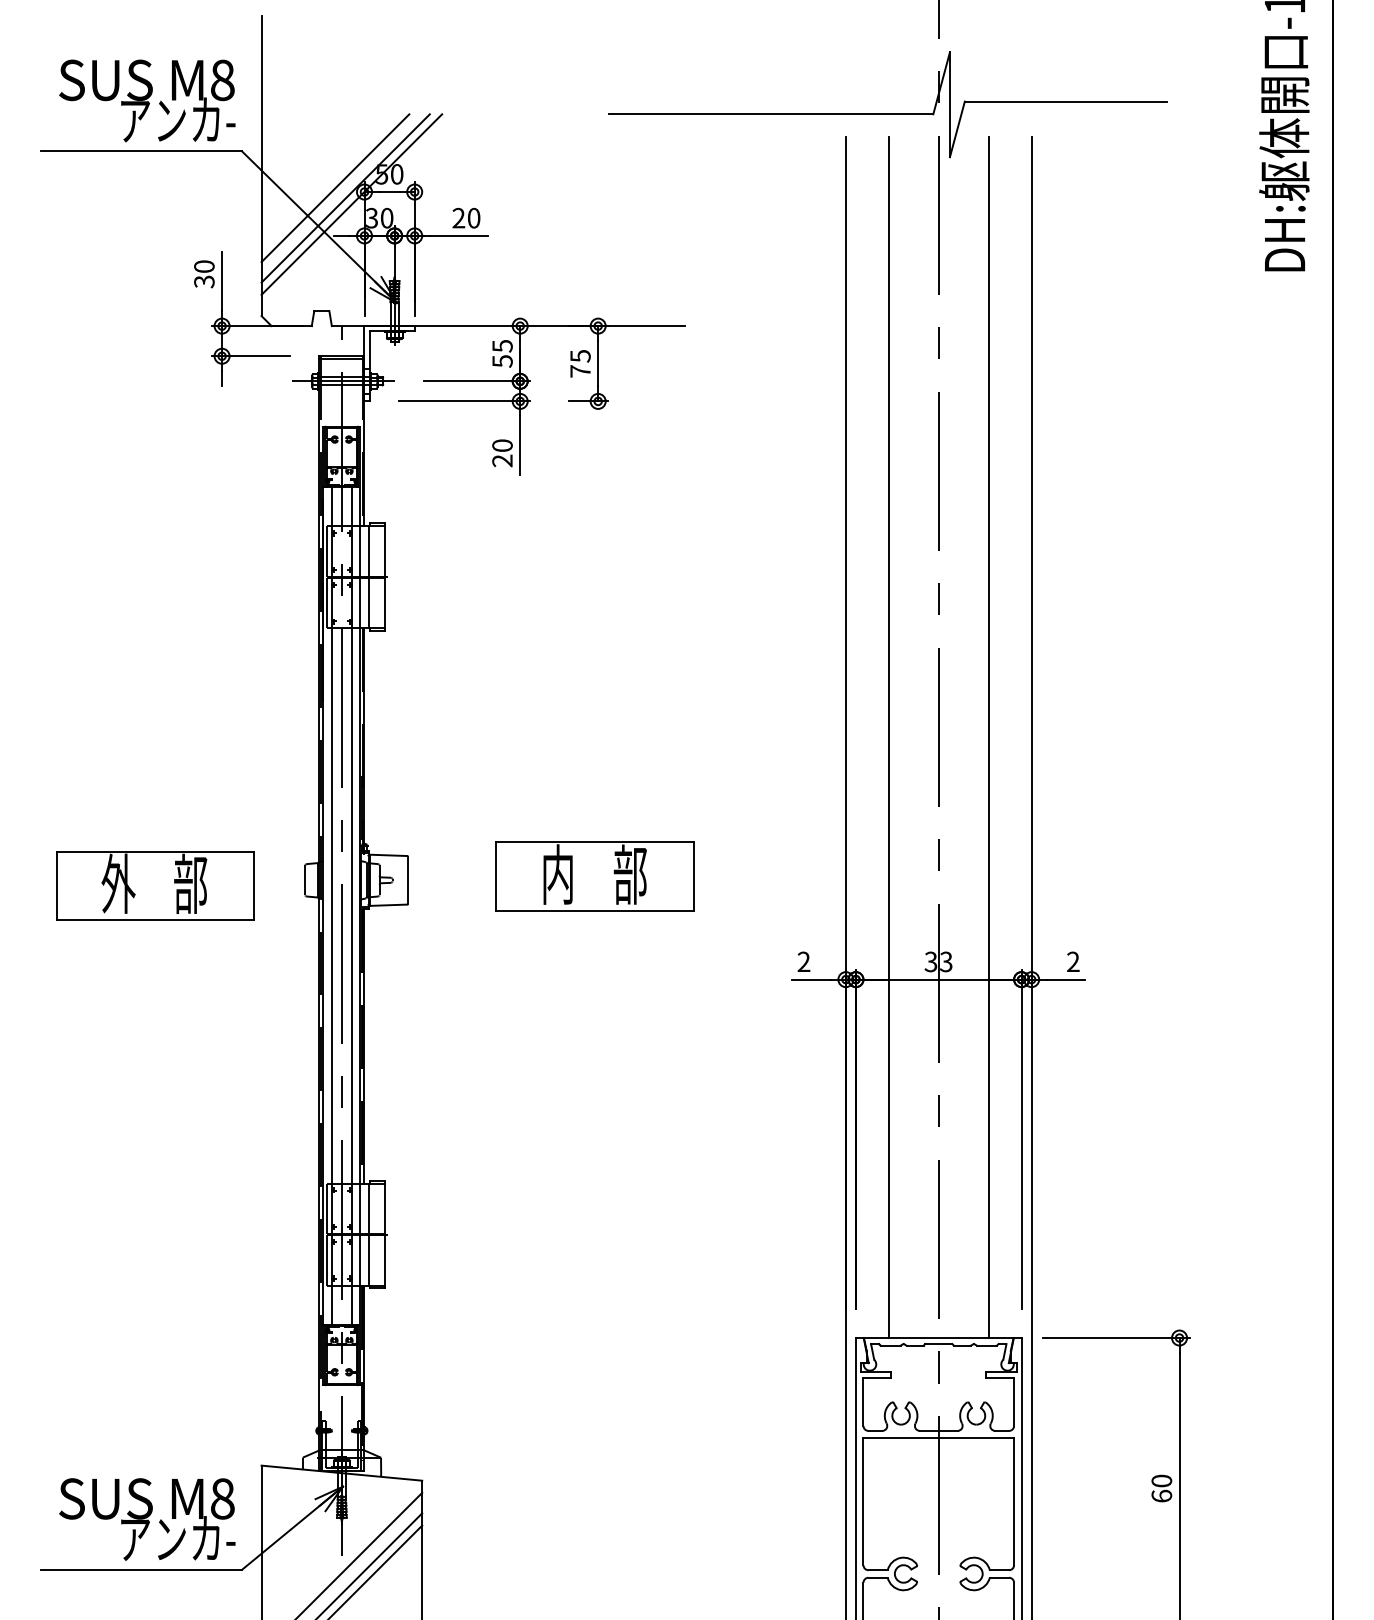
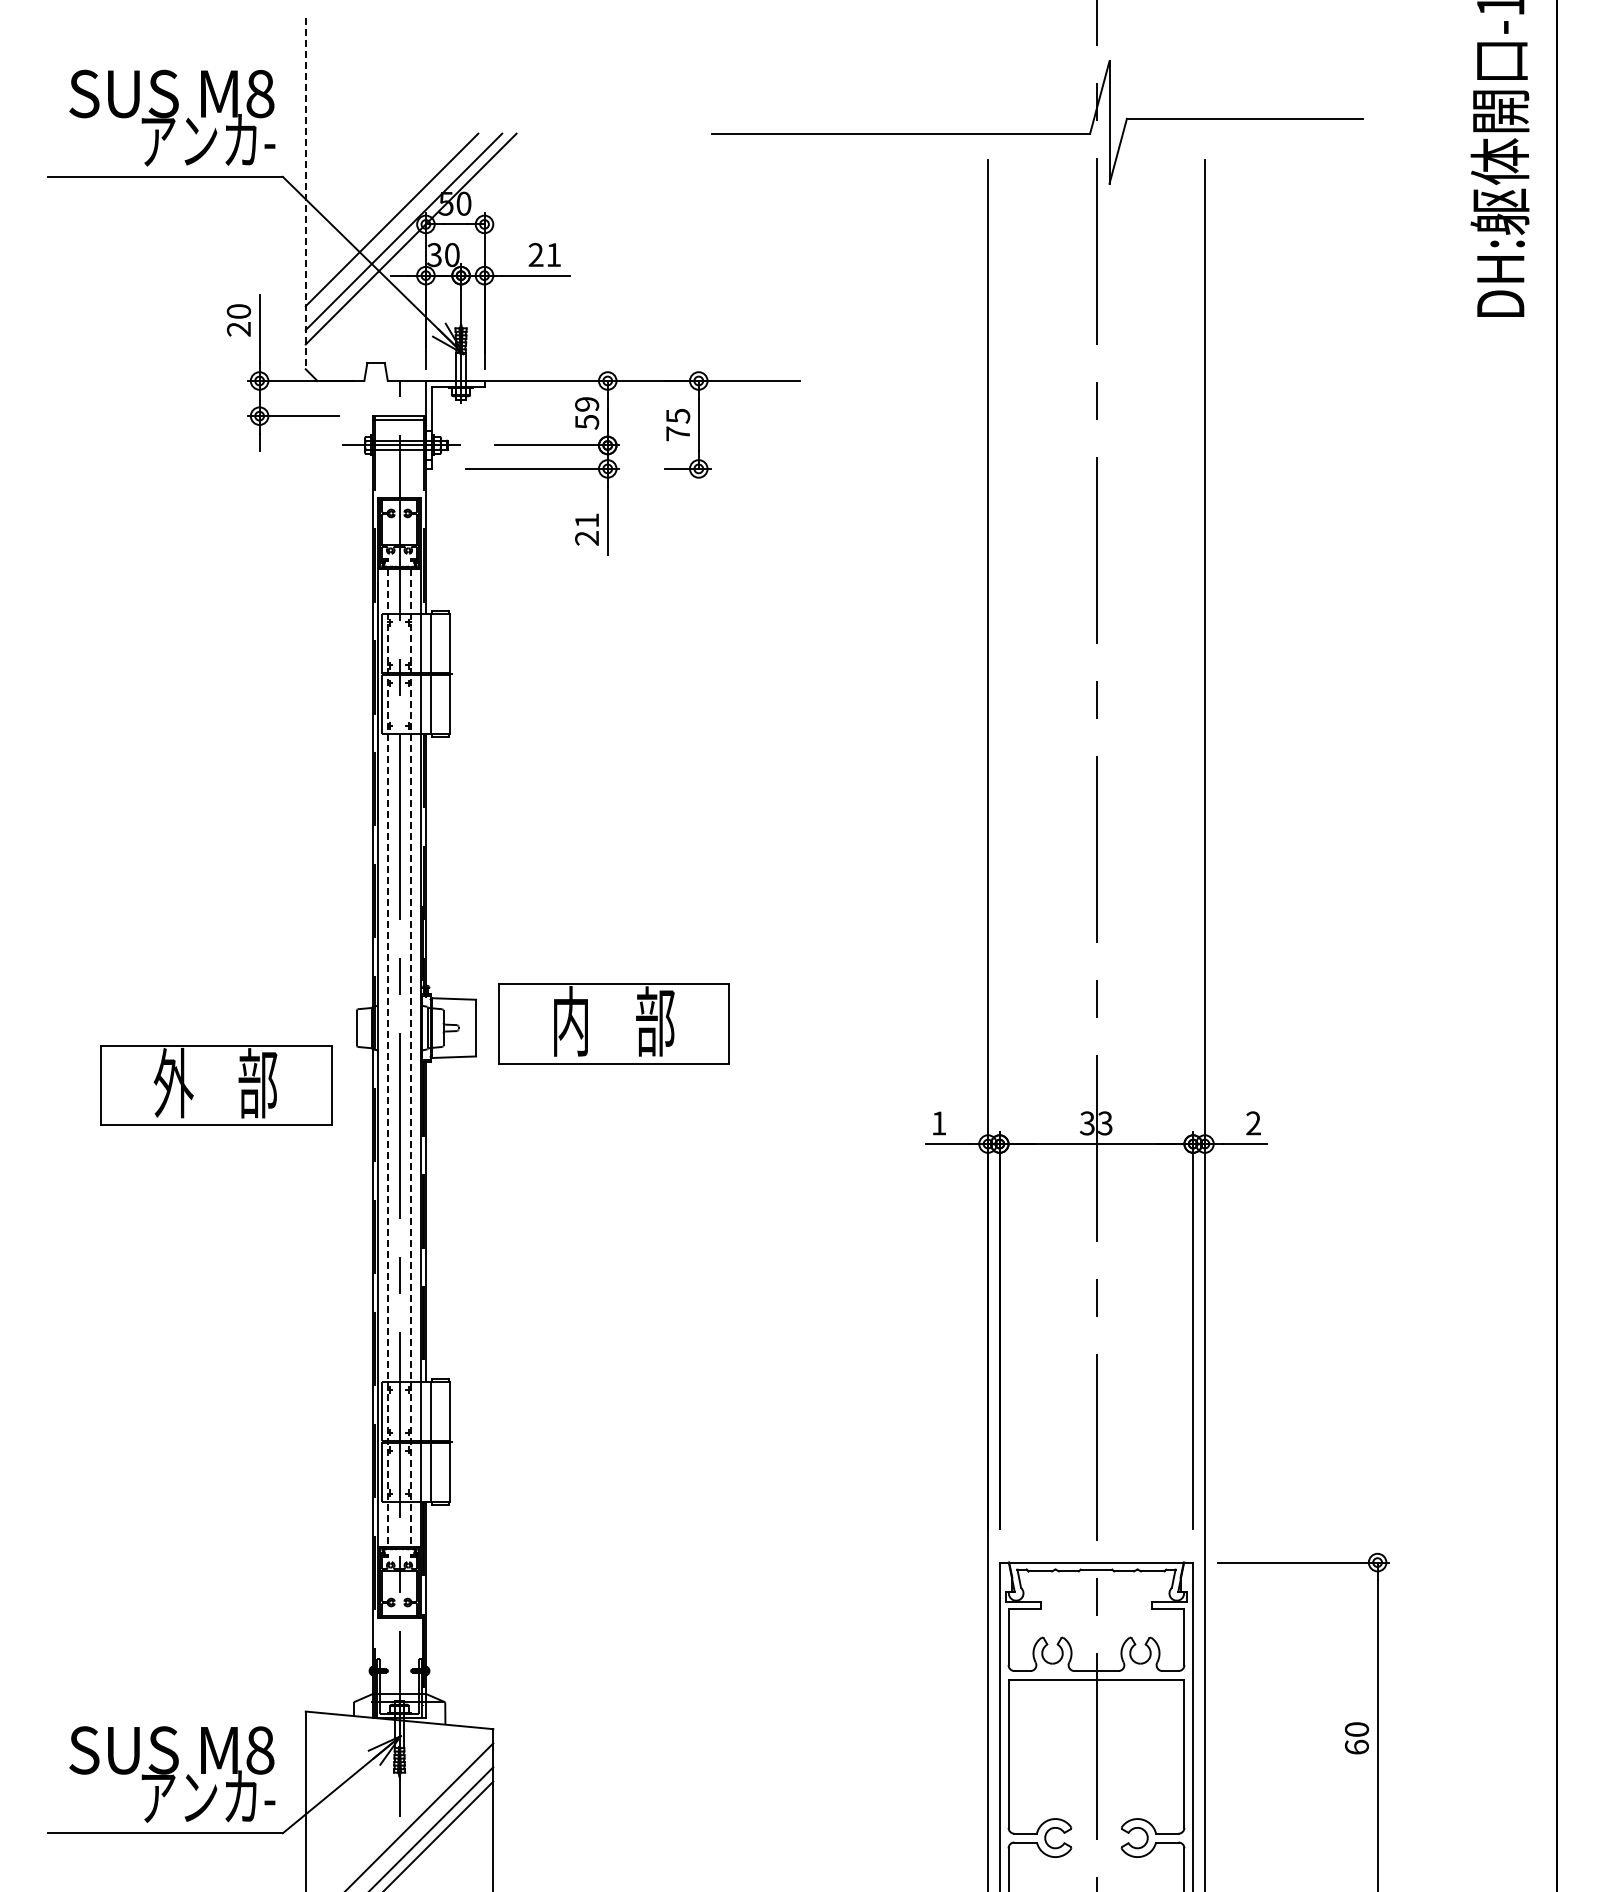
line: (261, 166) -> (305, 194), solid -> dashed
text: (473, 218) -> (553, 255), 20 -> 21
text: (204, 282) -> (239, 329), 30 -> 20
text: (502, 346) -> (587, 404), 55 -> 59
text: (502, 445) -> (587, 520), 20 -> 21
line: (888, 737) -> (1037, 861), removed
line: (989, 737) -> (1155, 861), removed
part: (594, 876) -> (613, 1023), moved
part: (155, 885) -> (216, 1085), moved
line: (331, 906) -> (387, 1058), solid -> dashed
line: (352, 906) -> (411, 1058), solid -> dashed
text: (803, 962) -> (938, 1123), 2 -> 1

